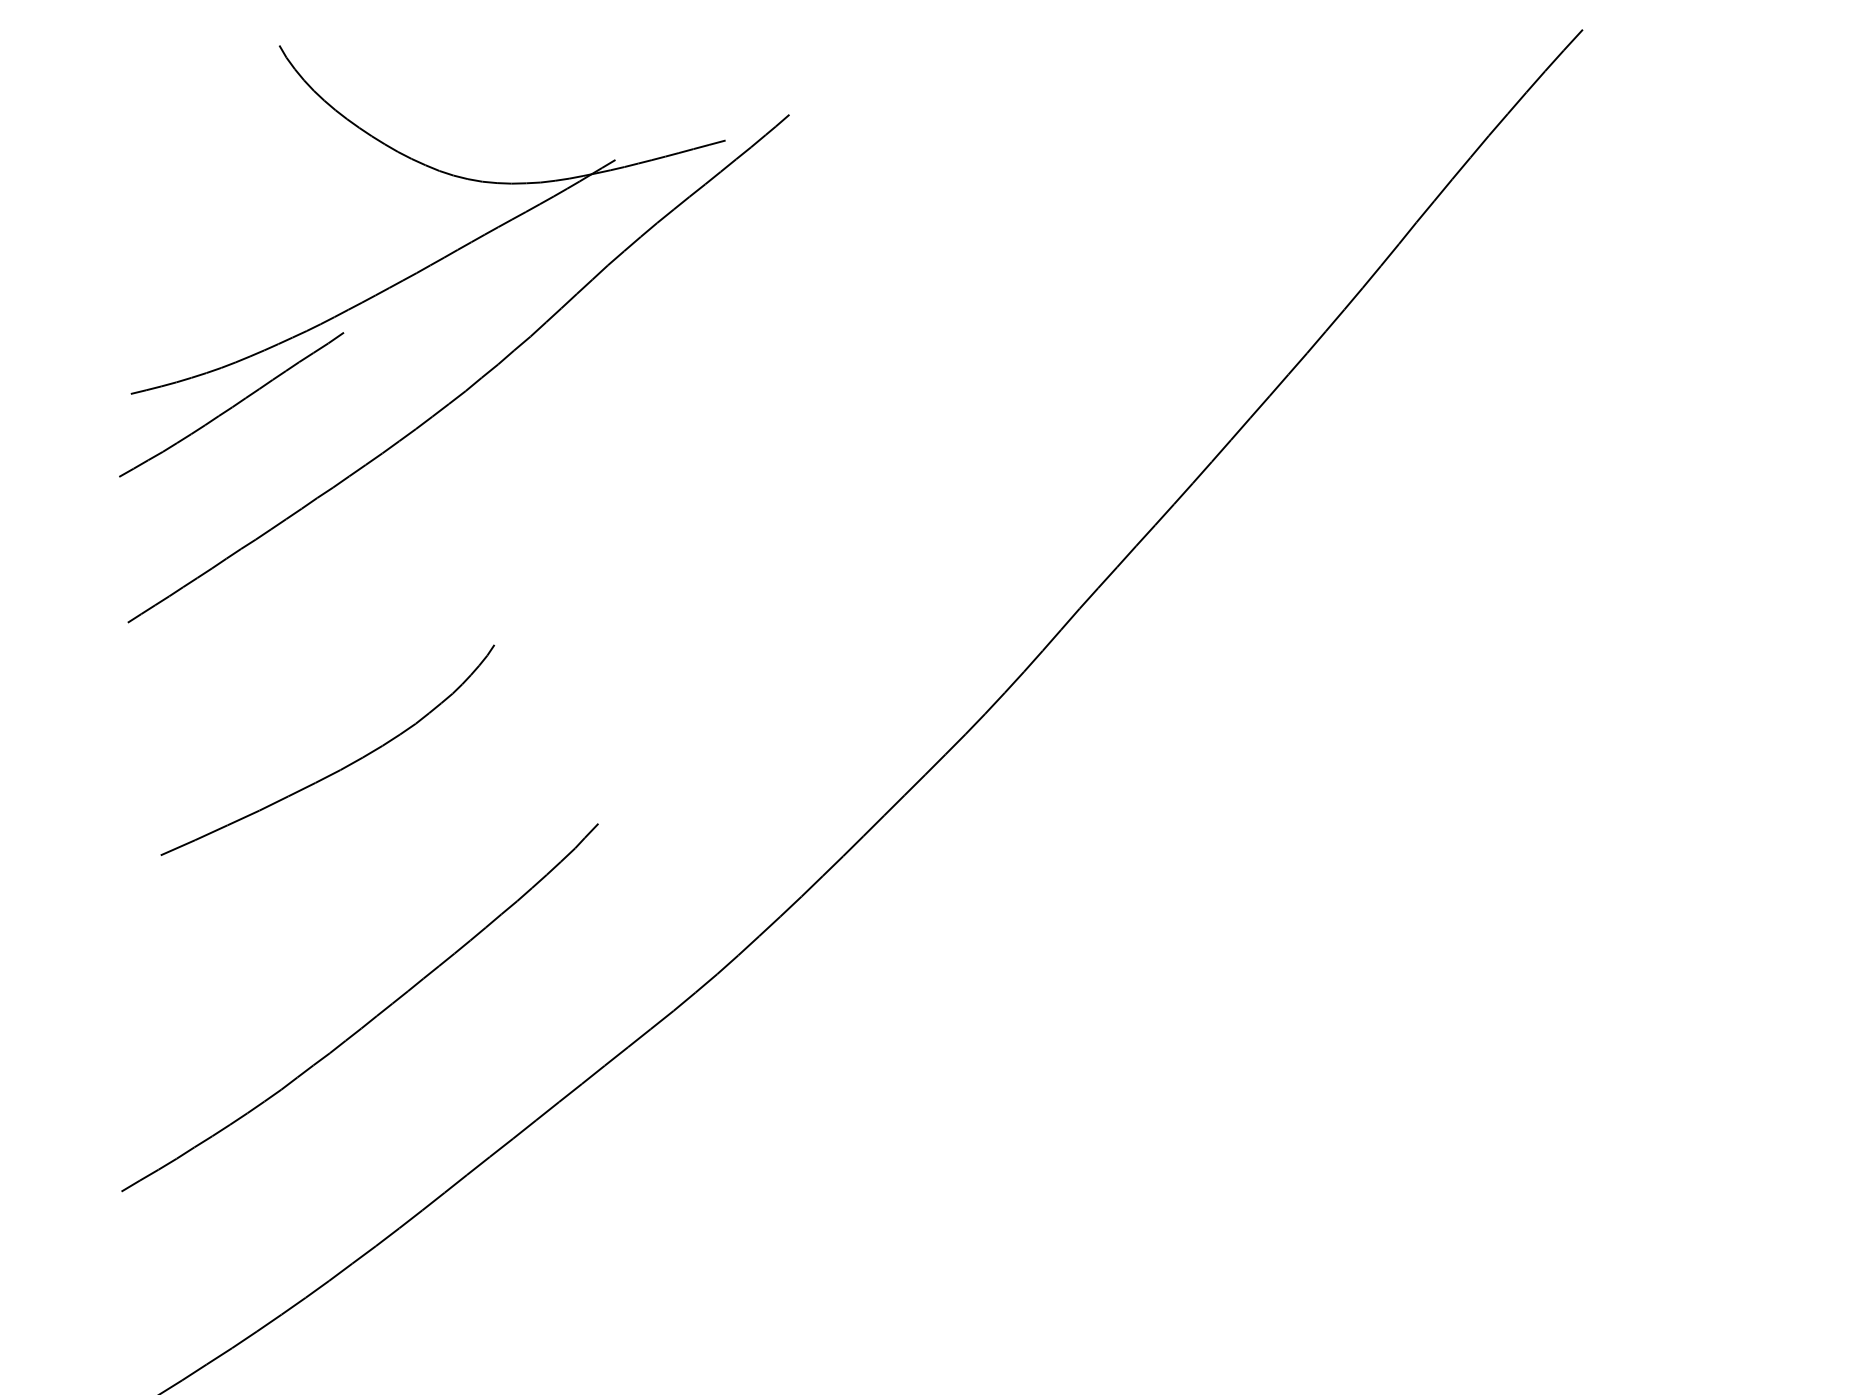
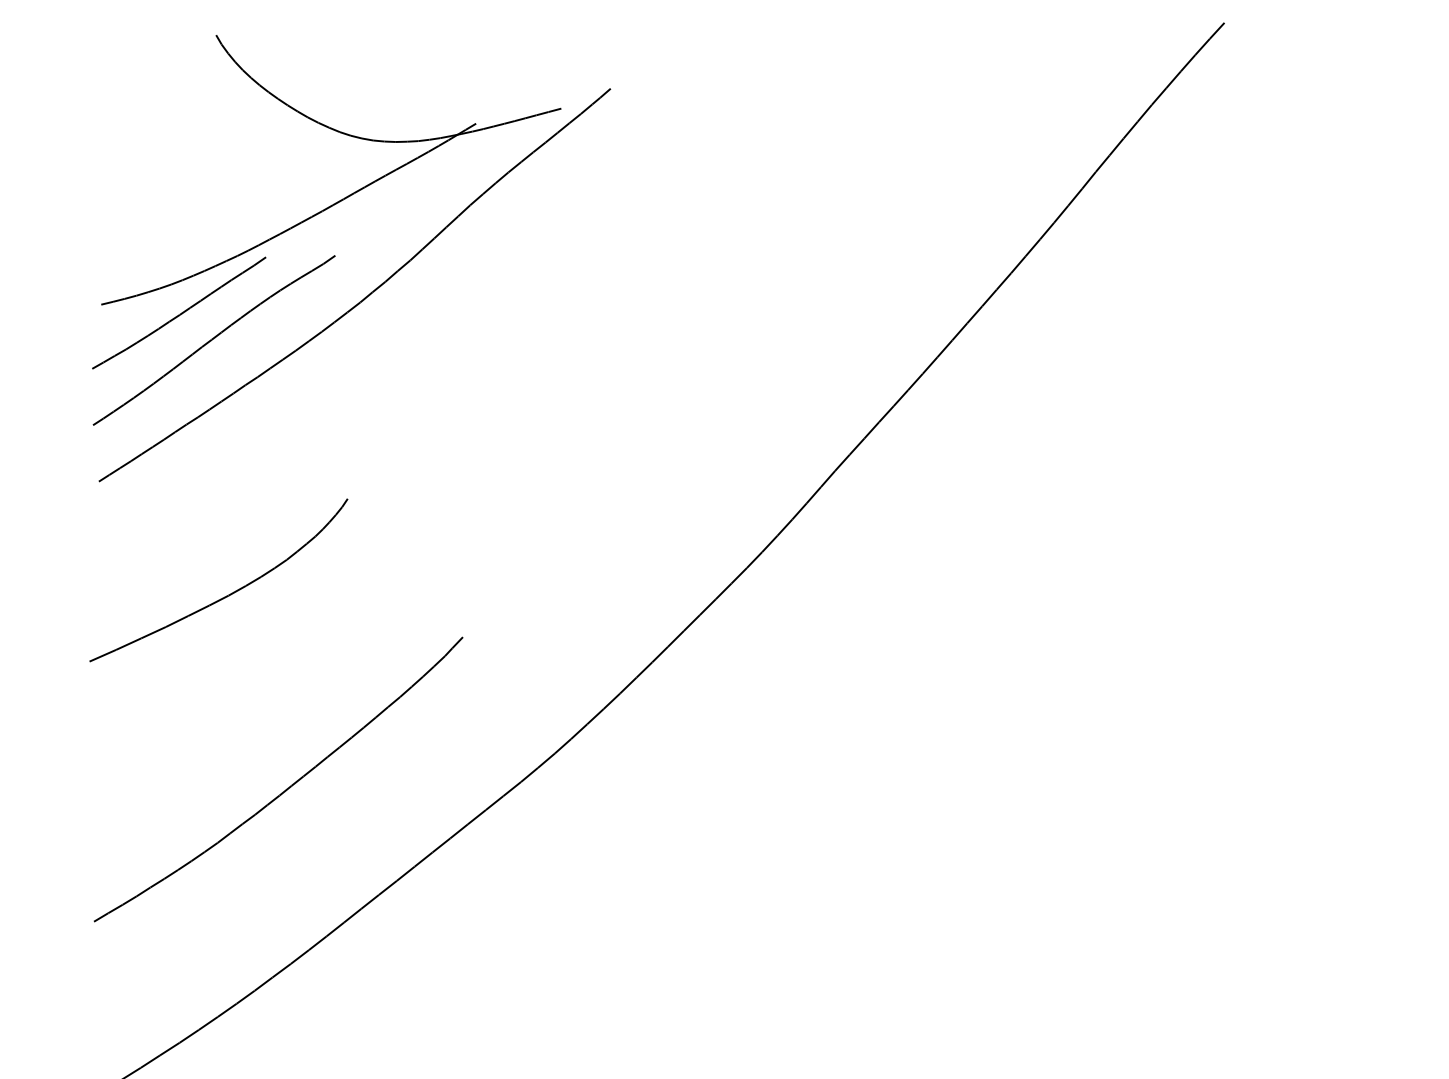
part: (276, 440) -> (213, 340), added
part: (337, 770) -> (226, 595), moved

